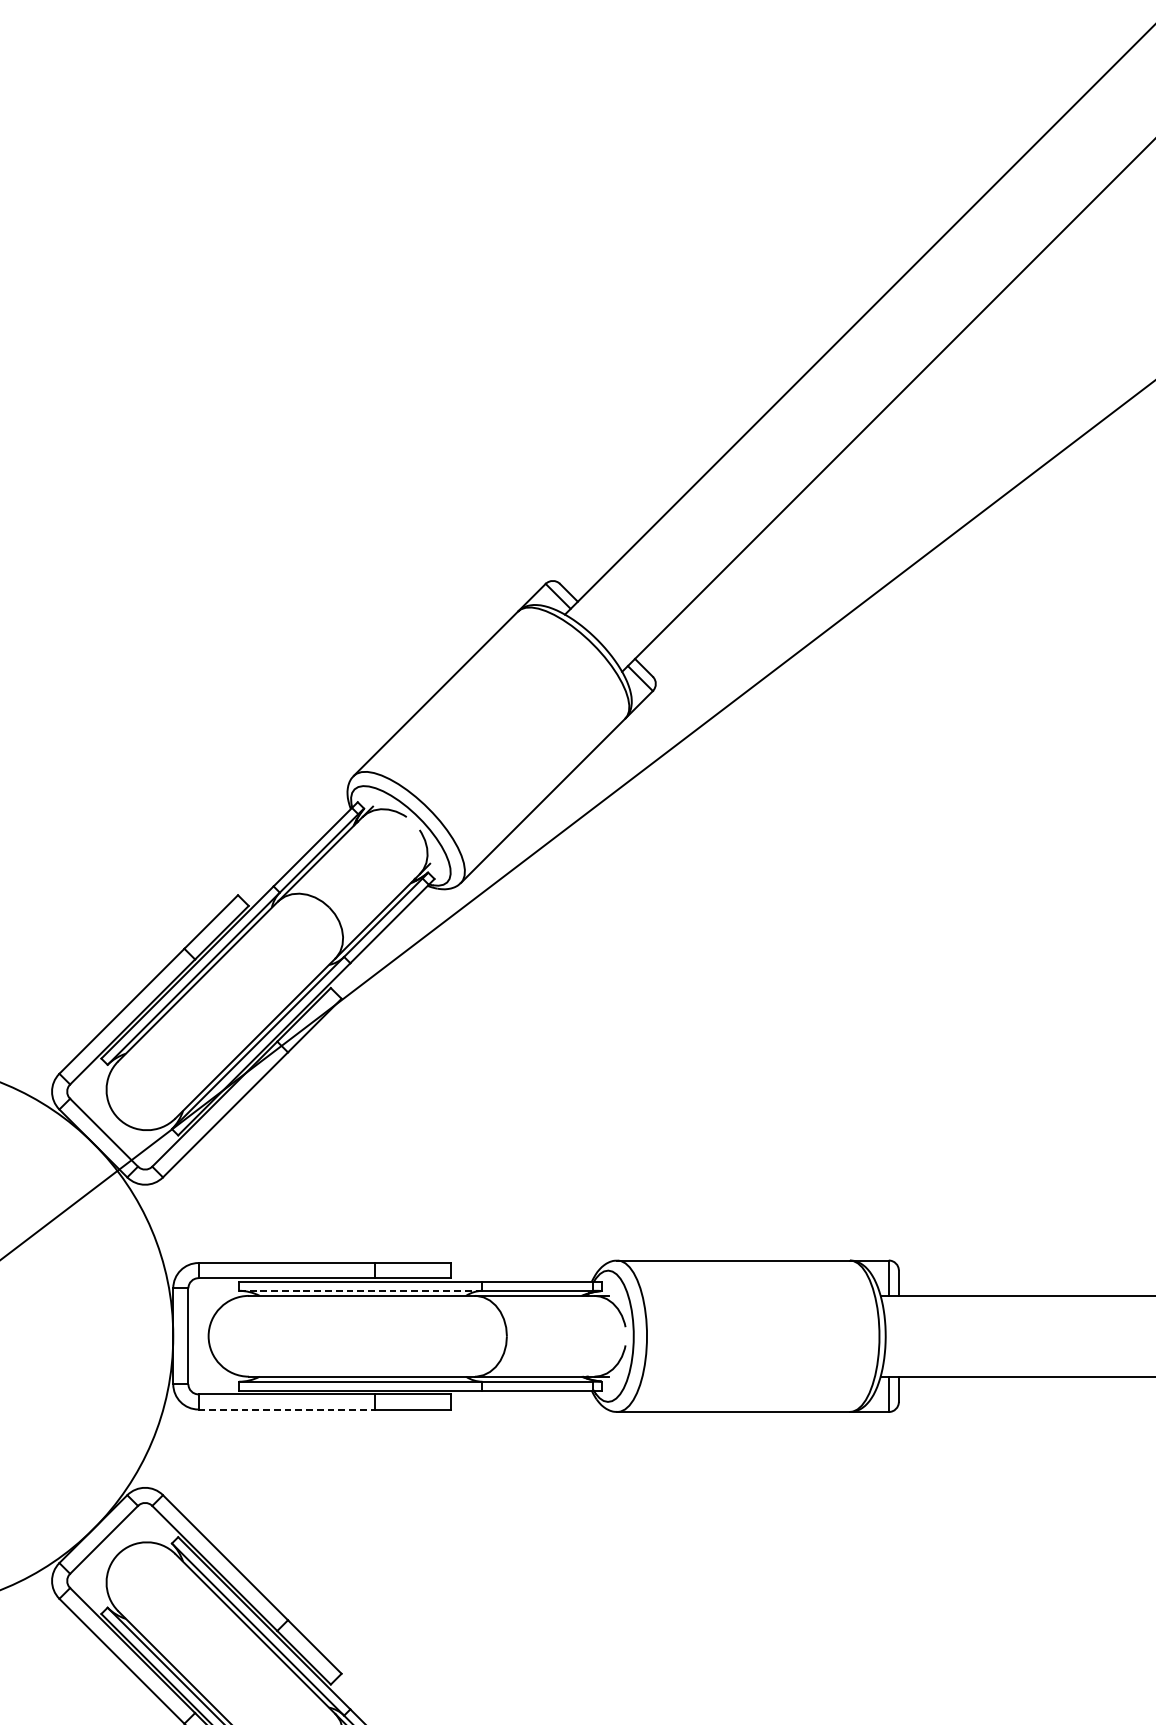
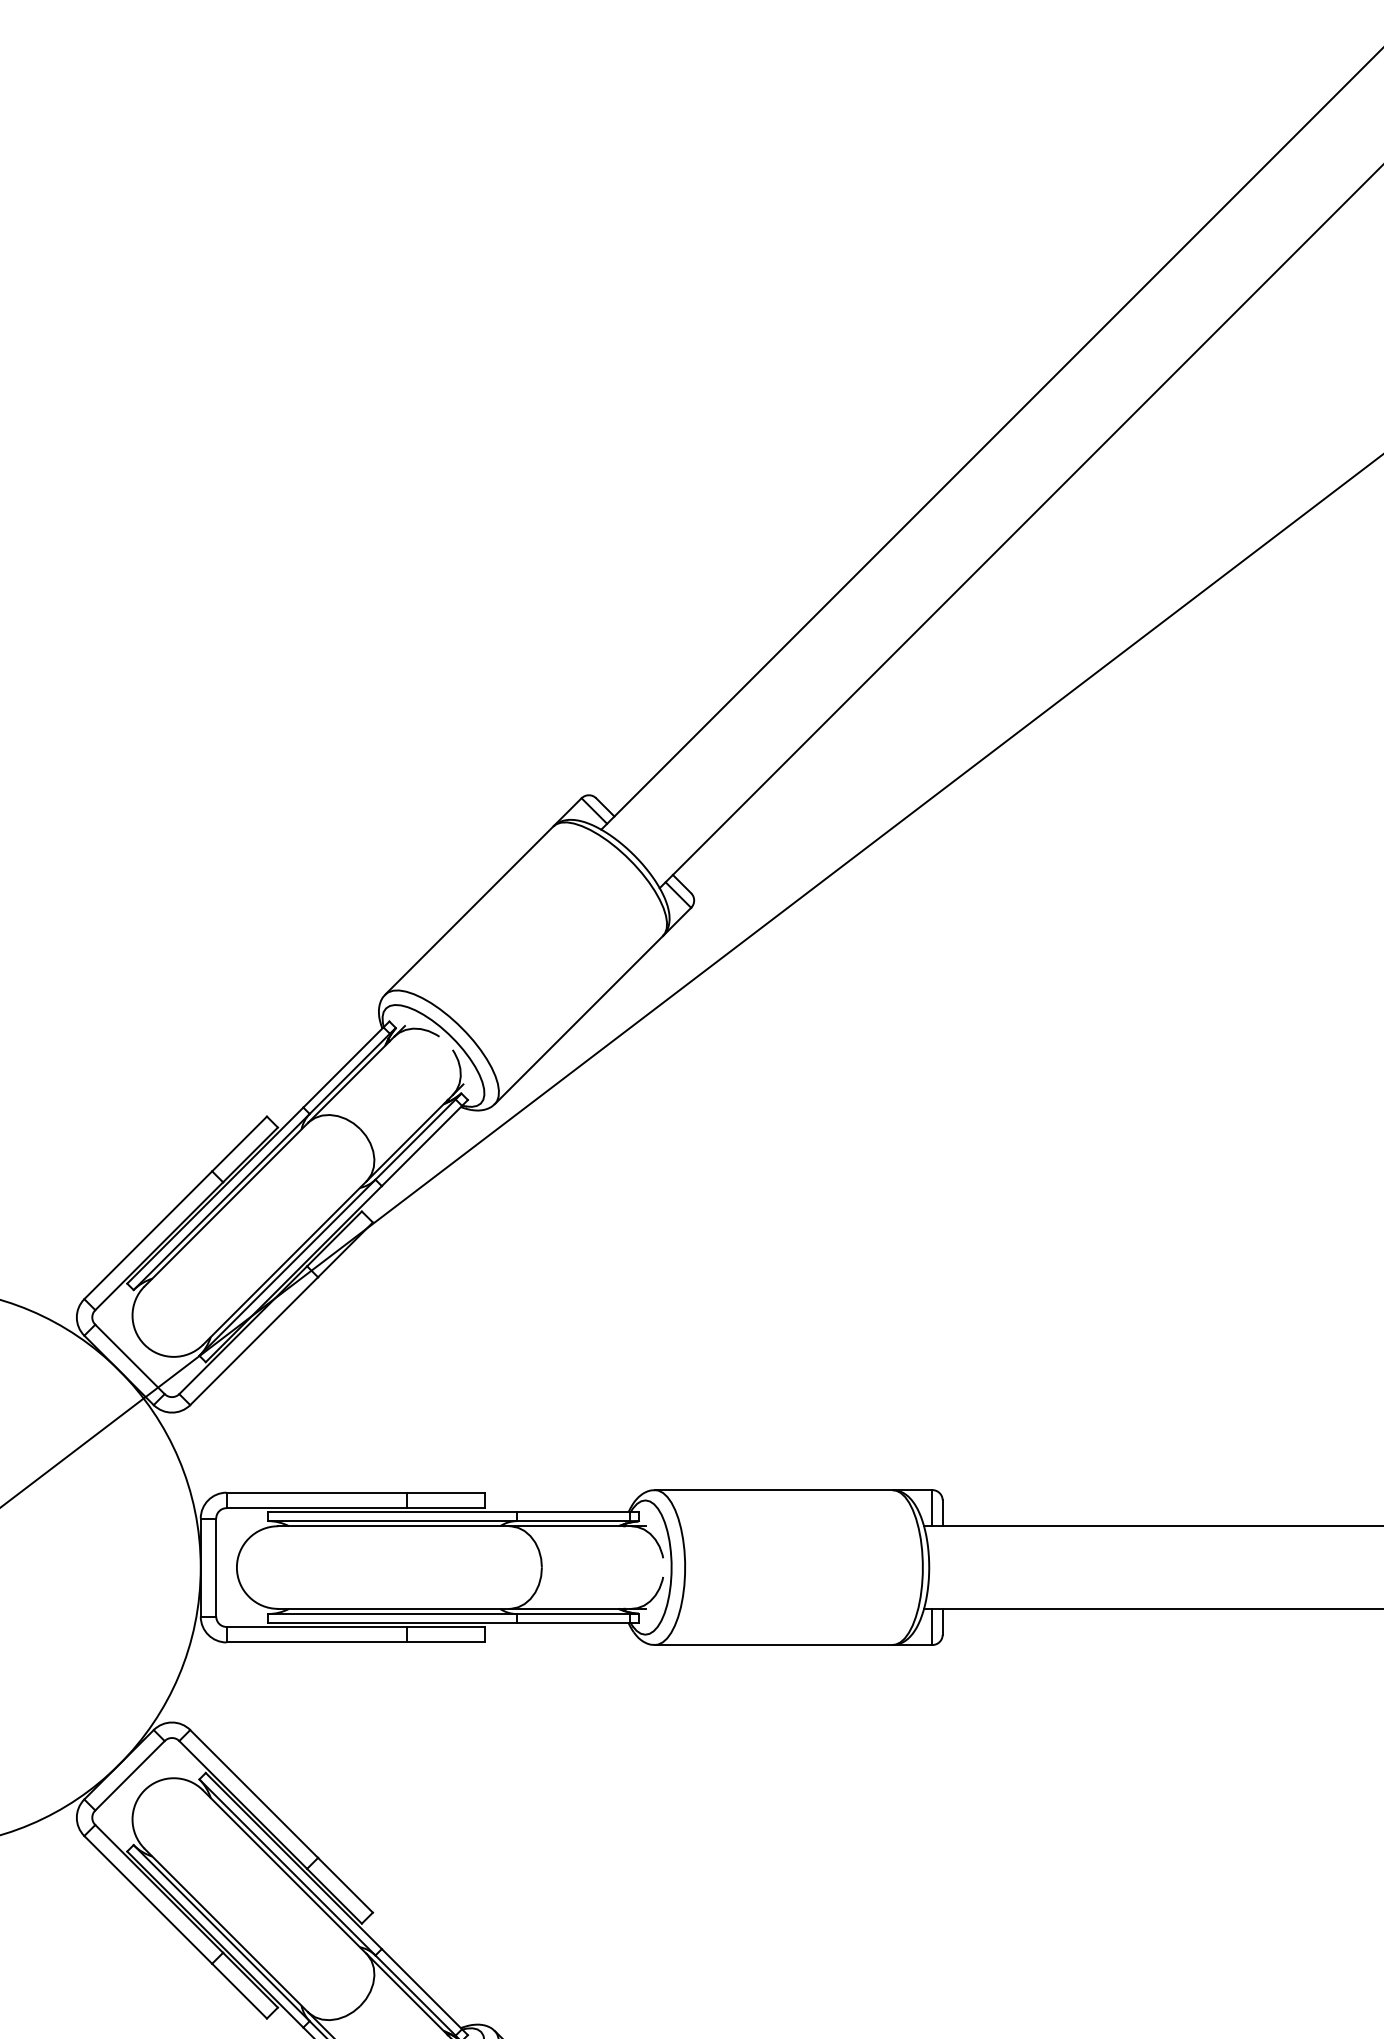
line: (359, 1291) -> (391, 1521), dashed -> solid
line: (287, 1409) -> (317, 1642), dashed -> solid

